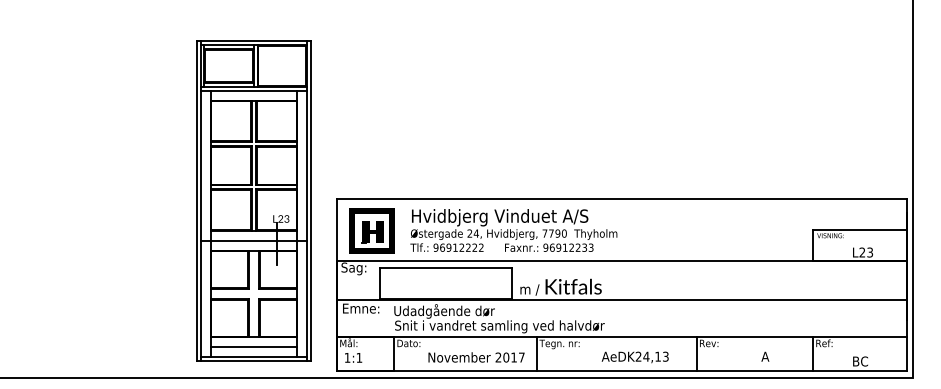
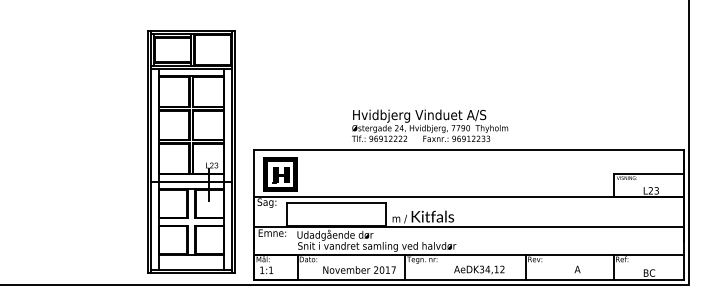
text: (513, 230) -> (429, 125), moved
line: (253, 347) -> (191, 262), removed
text: (651, 356) -> (491, 269), AeDK24,13 -> AeDK34,12

